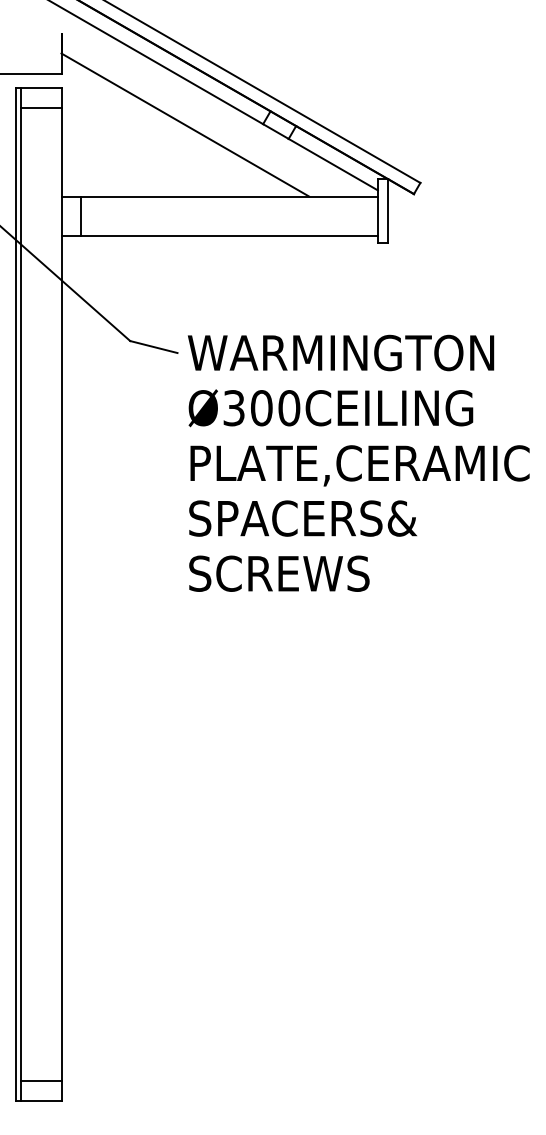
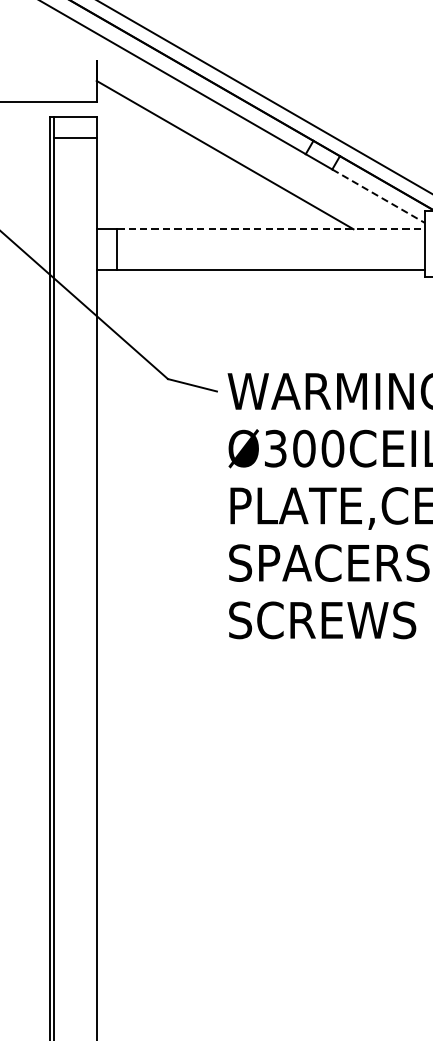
line: (333, 164) -> (378, 196), solid -> dashed
line: (230, 196) -> (271, 229), solid -> dashed

